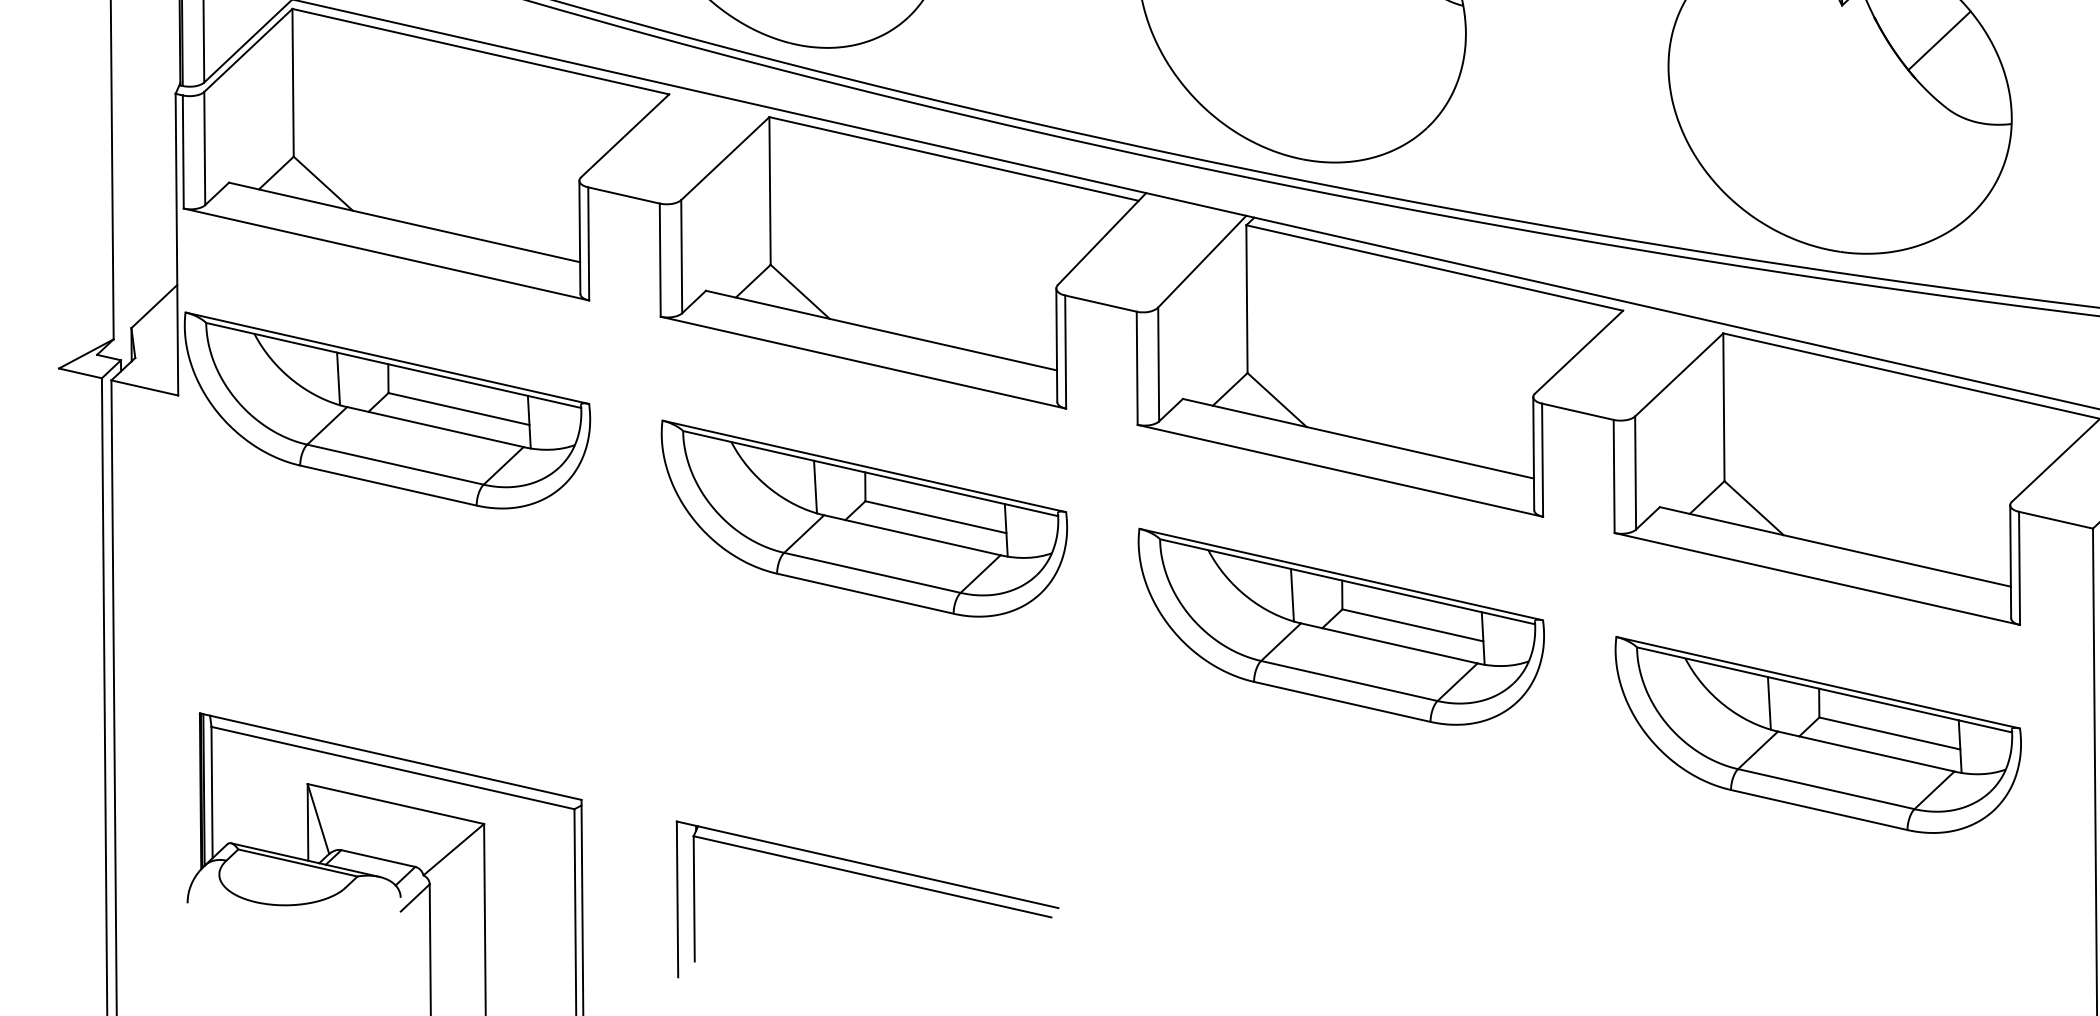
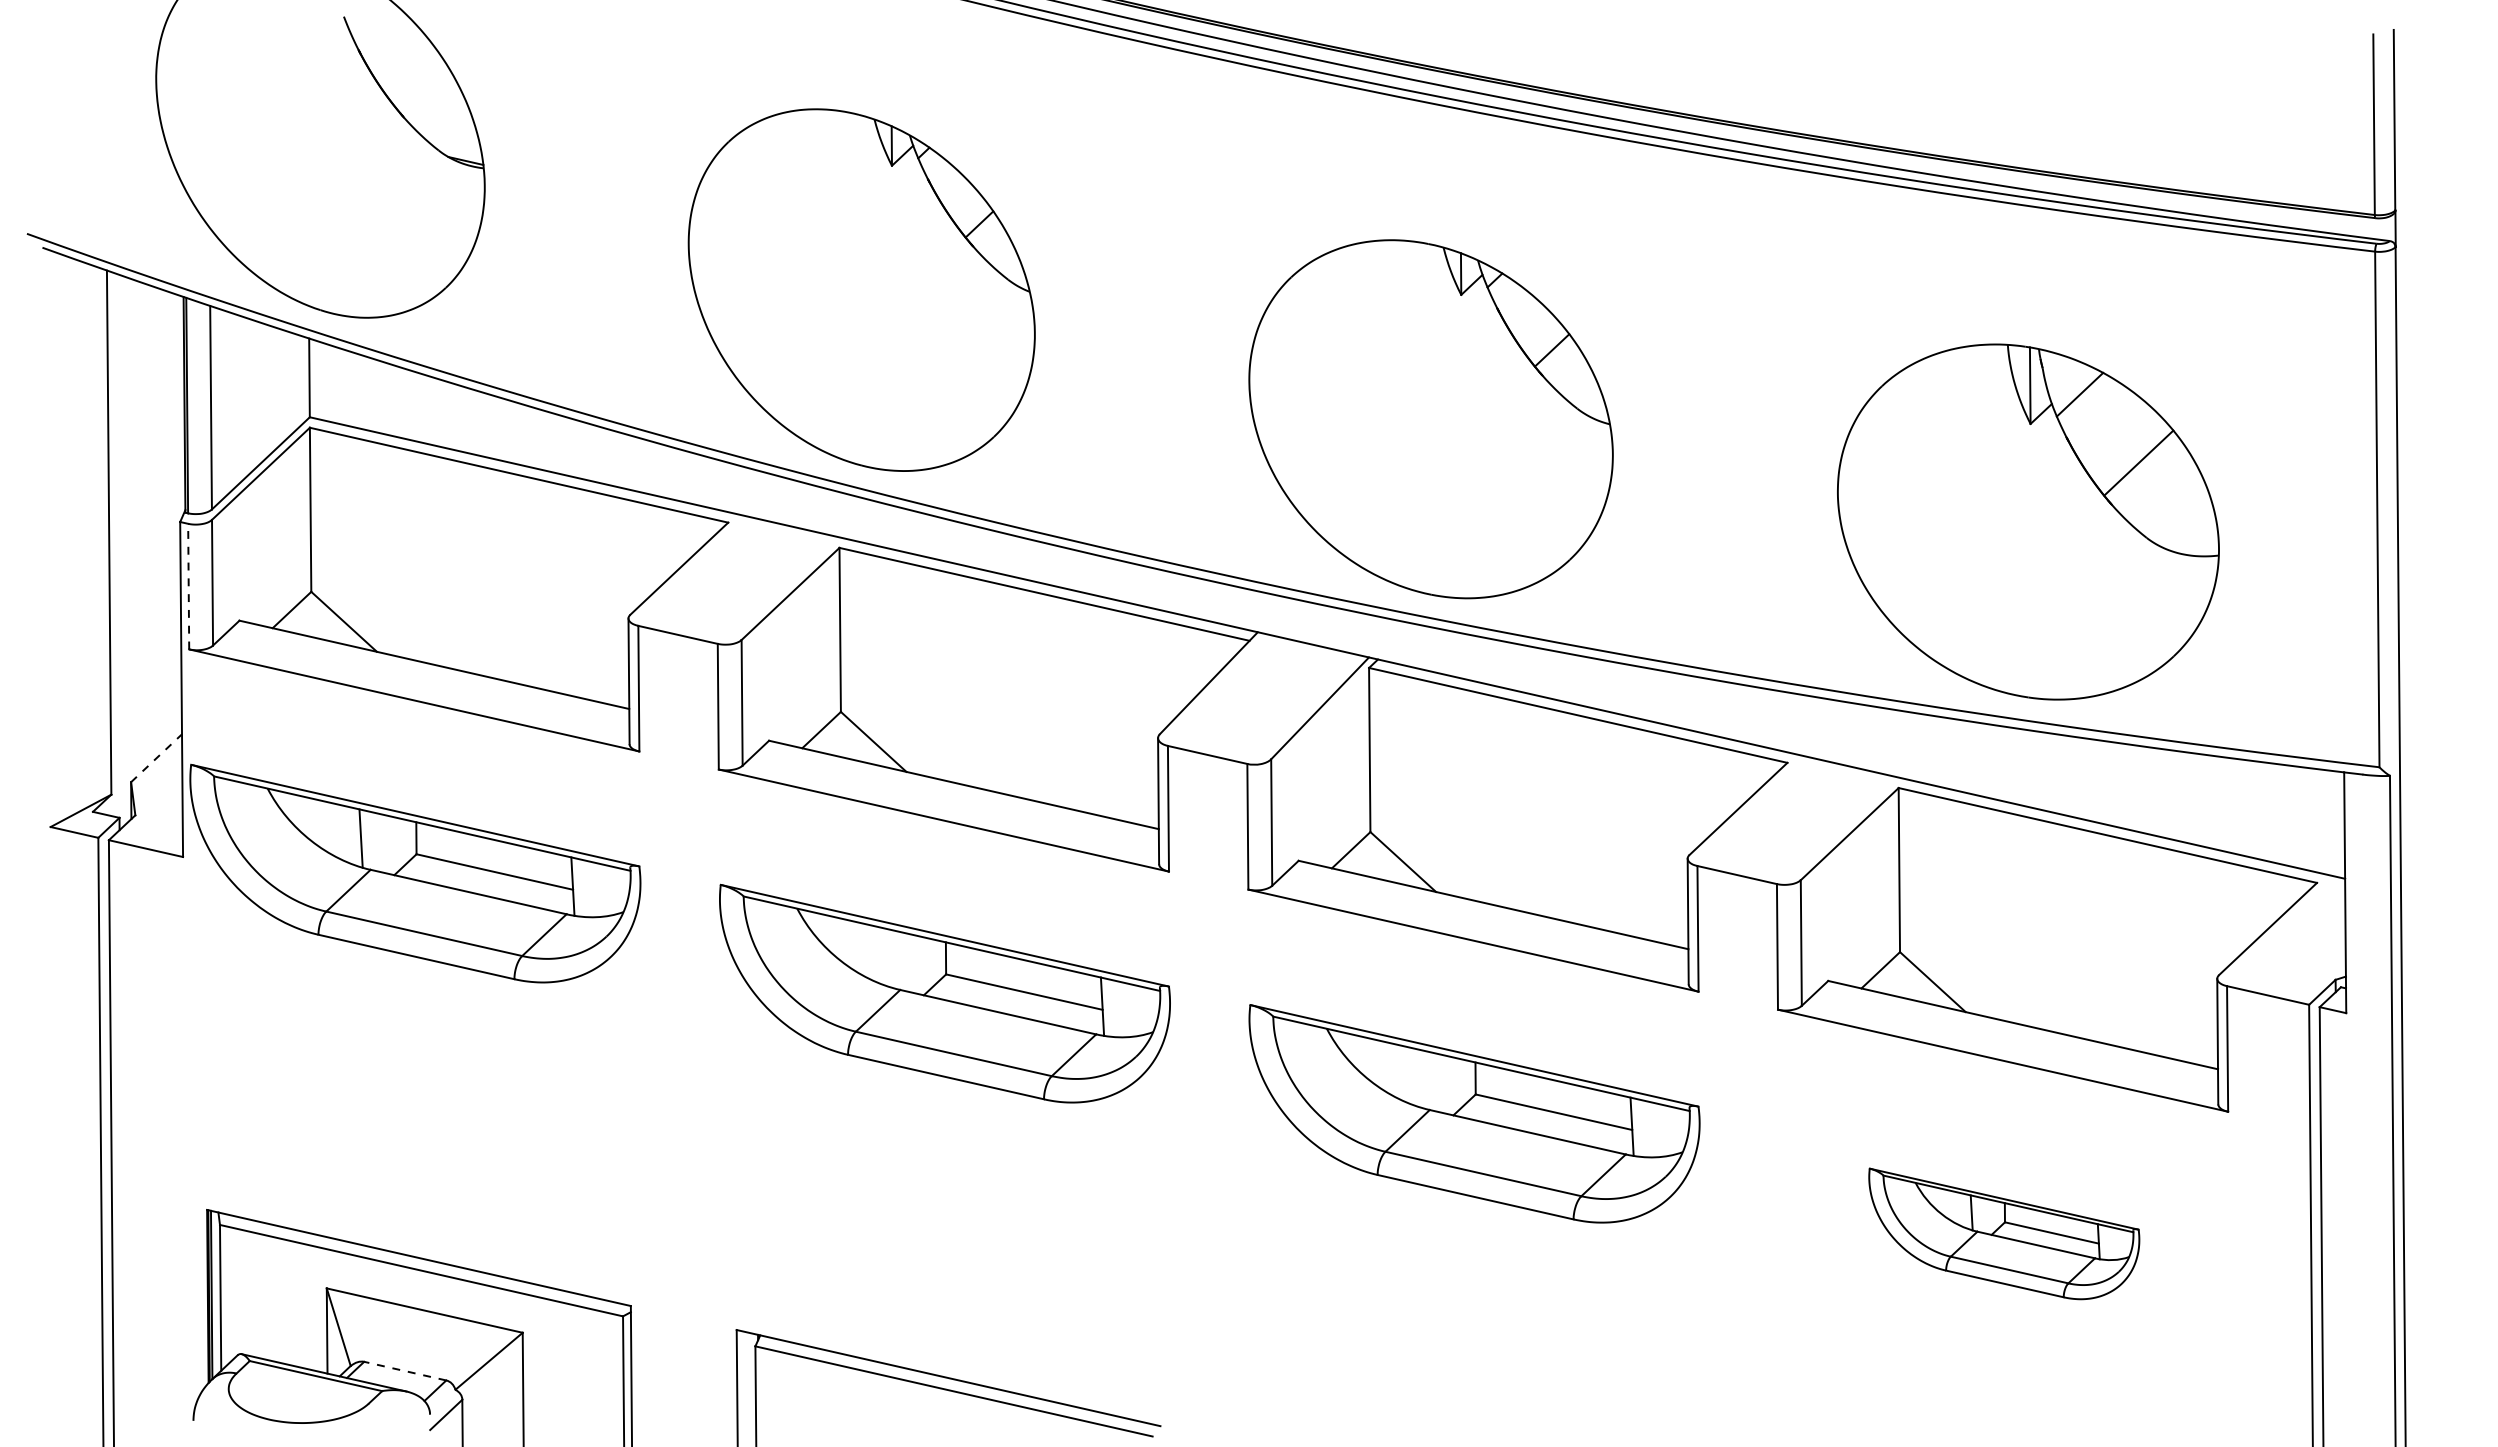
line: (183, 151) -> (188, 586), solid -> dashed
line: (154, 306) -> (156, 758), solid -> dashed
line: (815, 486) -> (890, 958), removed
line: (1291, 594) -> (1419, 1078), removed
part: (1818, 734) -> (2004, 1233), size x0.6
line: (377, 858) -> (404, 1371), solid -> dashed

